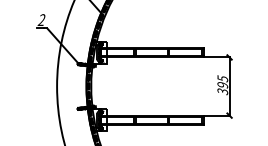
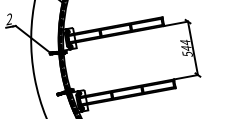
text: (222, 84) -> (186, 47), 395 -> 544

